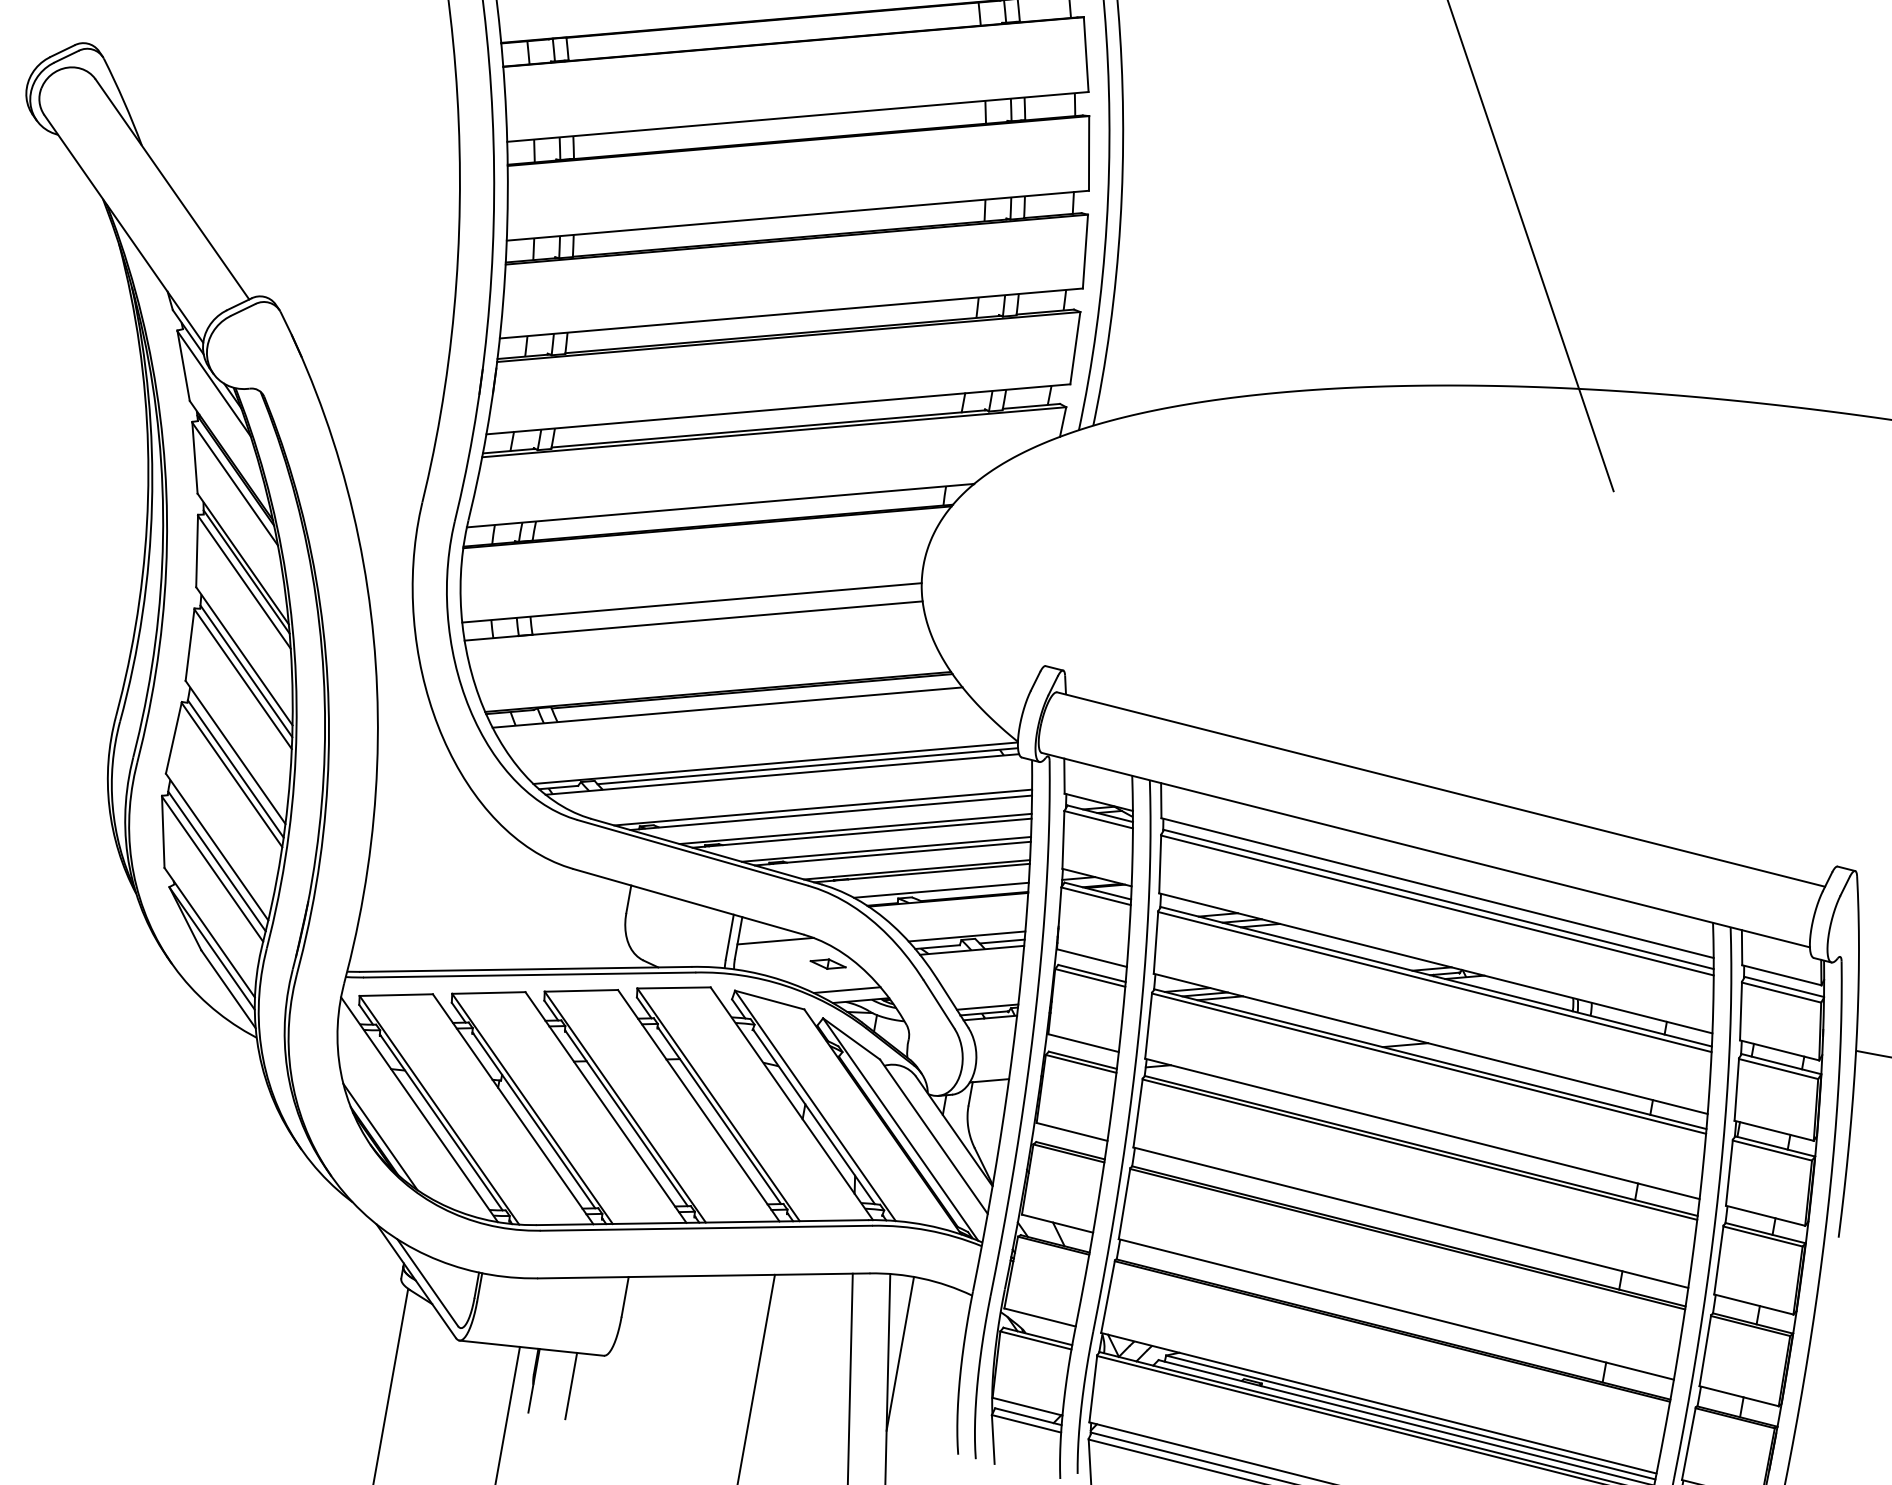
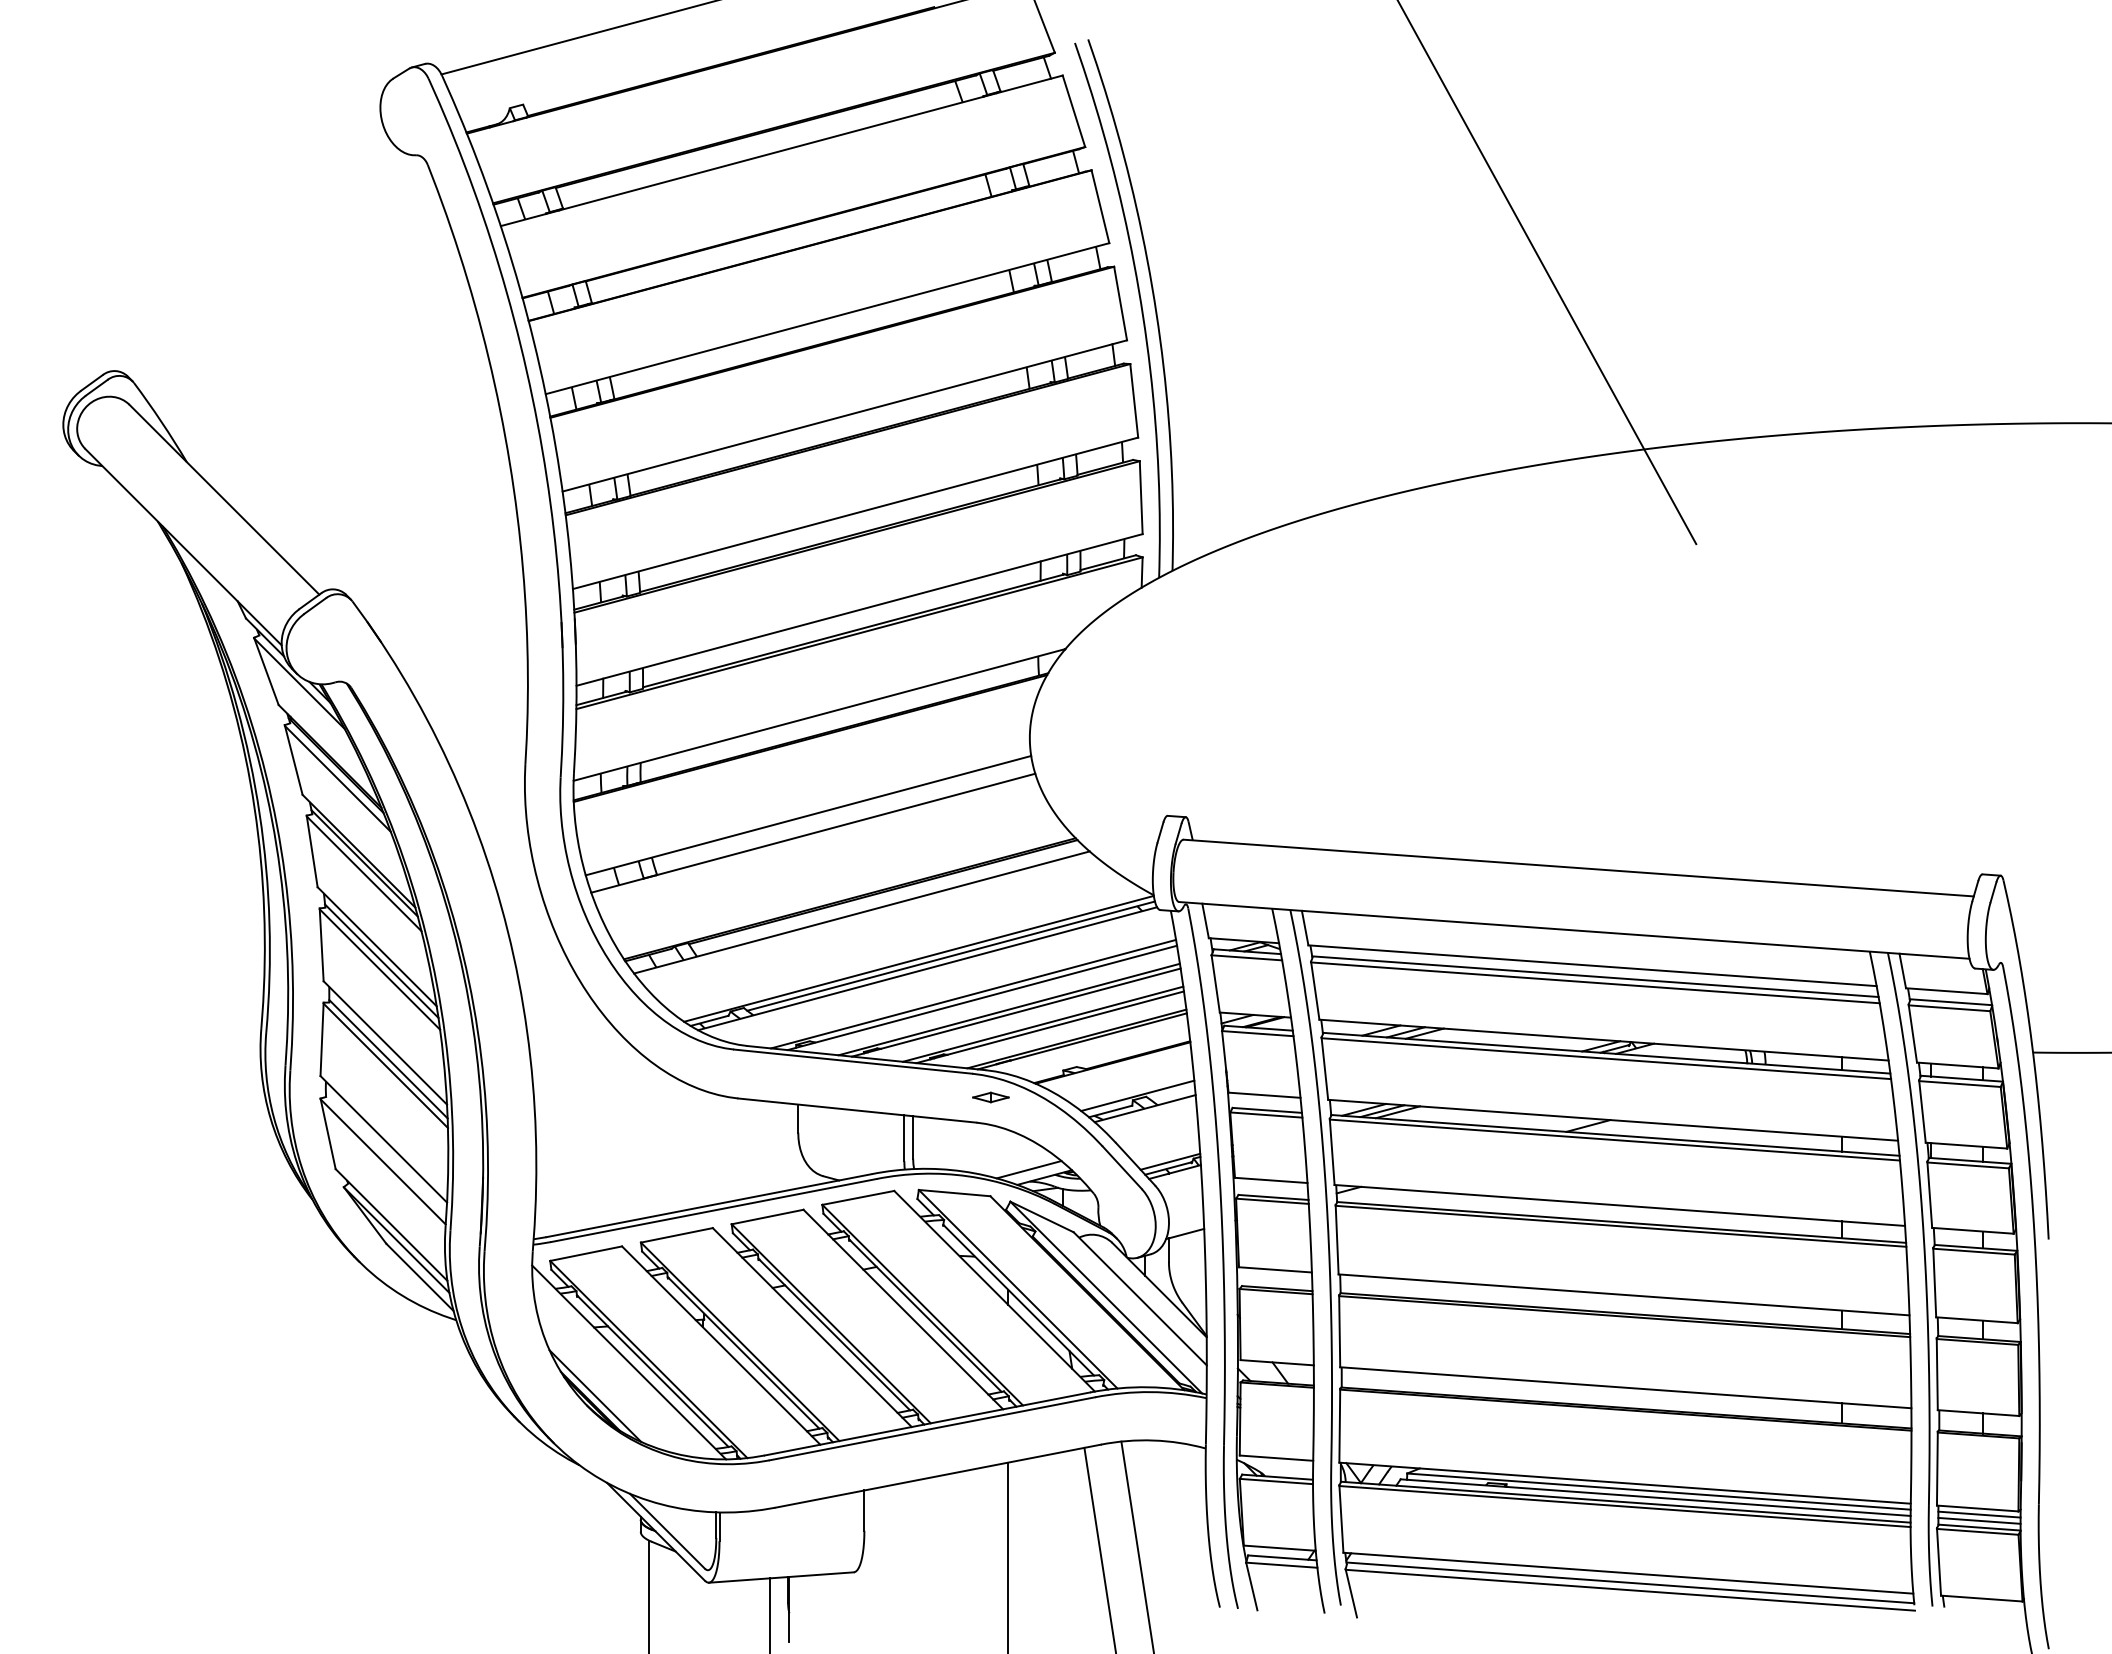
line: (216, 861) -> (385, 1153), removed
line: (941, 889) -> (1104, 1054), removed
line: (776, 940) -> (950, 1133), removed
line: (1002, 941) -> (1173, 1094), removed
part: (827, 964) -> (990, 1097), moved
line: (900, 1353) -> (1145, 1518), removed
line: (570, 1385) -> (826, 1607), removed

